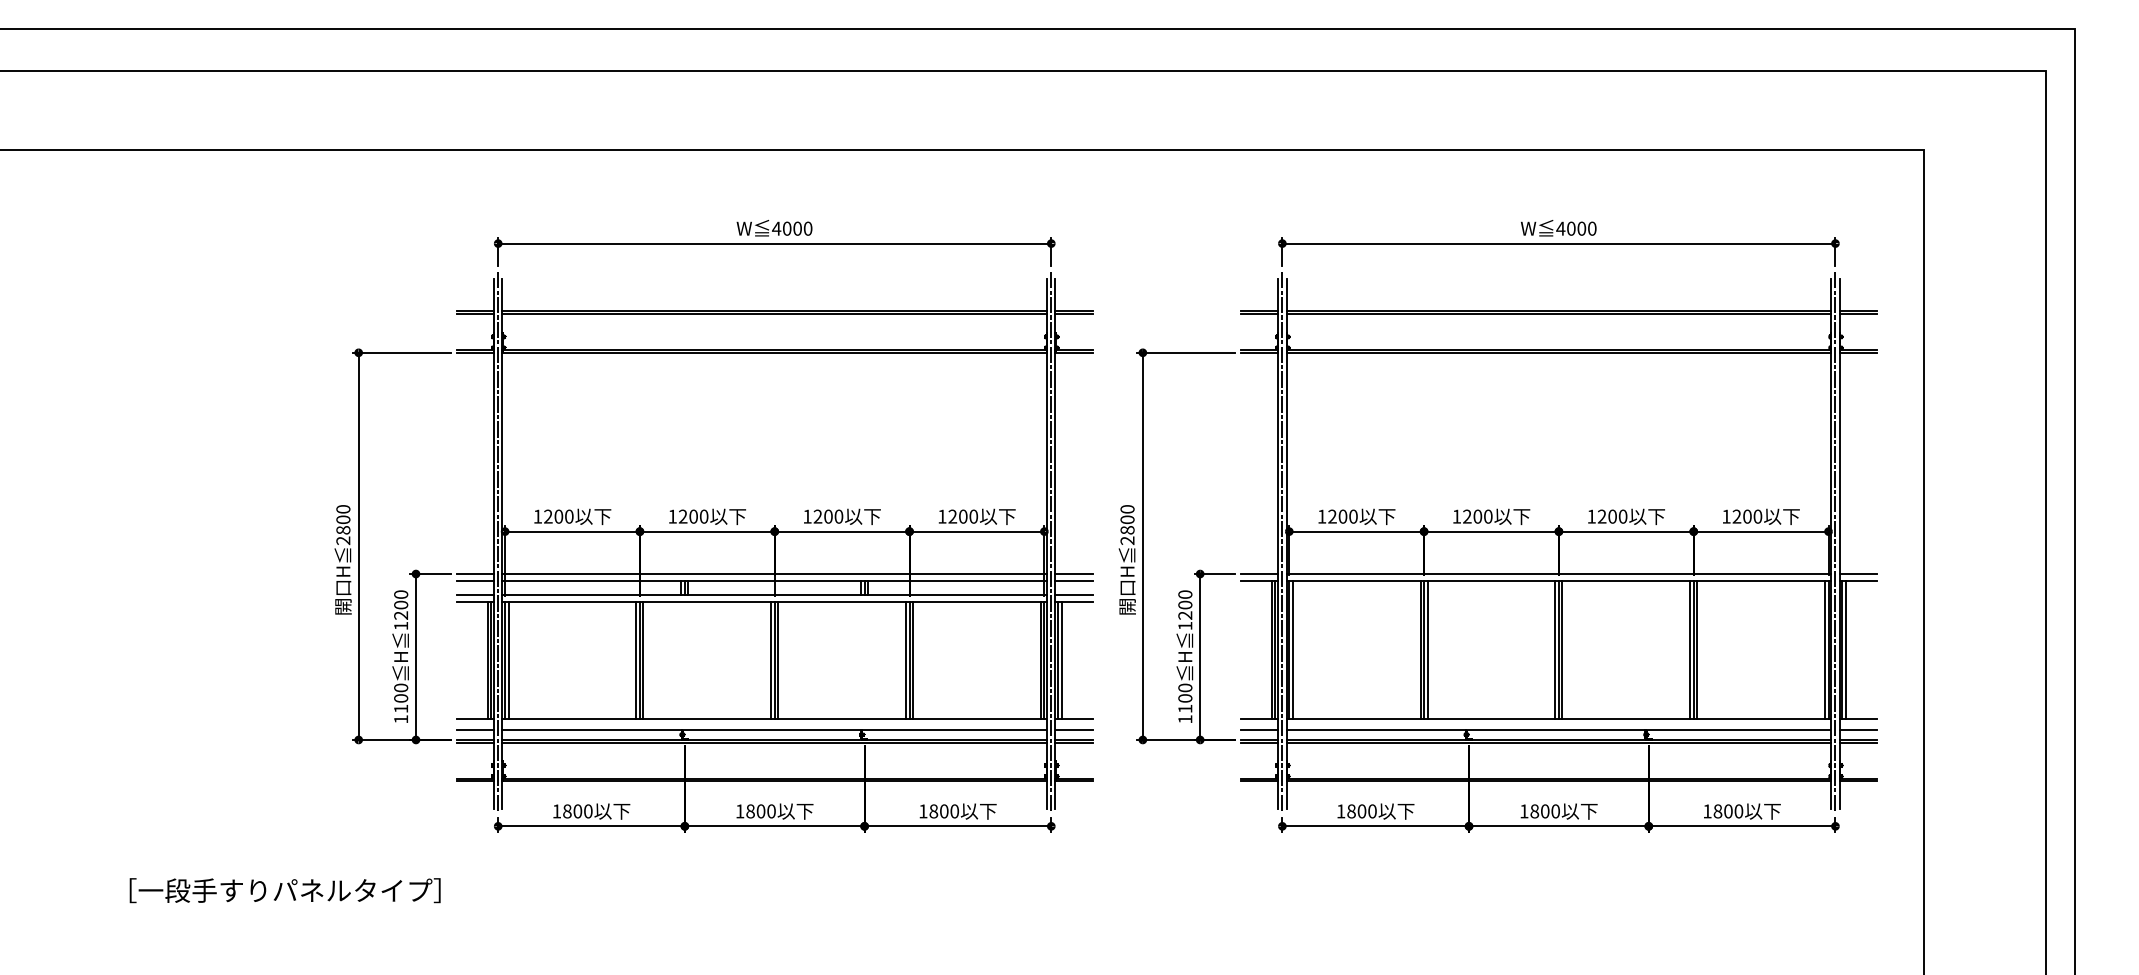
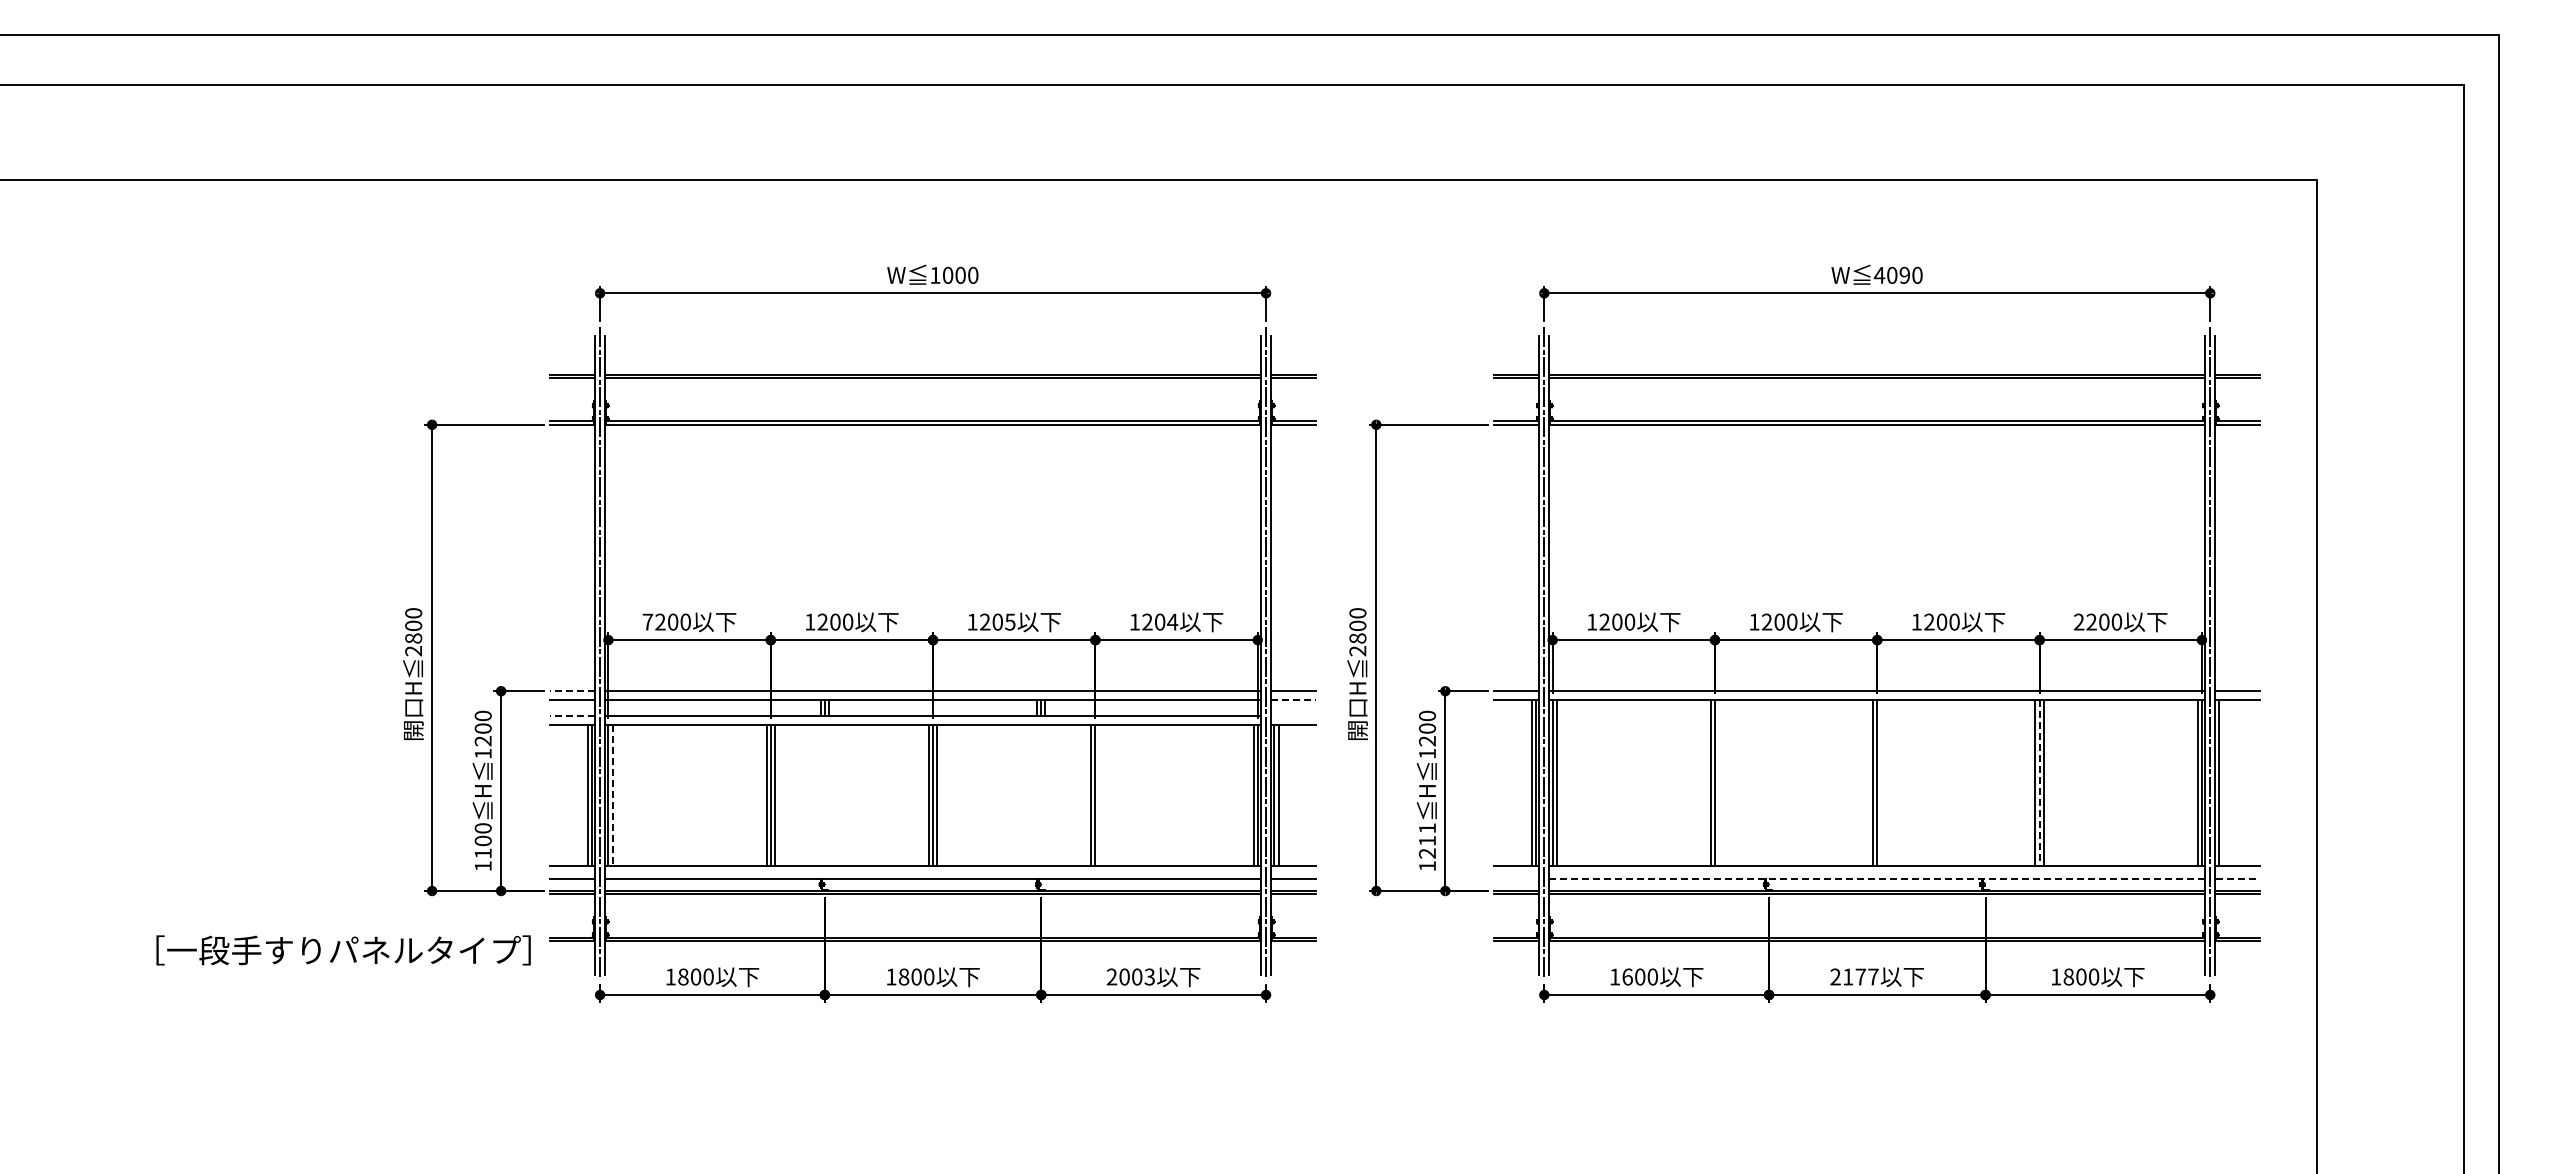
text: (776, 228) -> (935, 275), 4000 -> 1000
text: (1581, 228) -> (1904, 275), 4000 -> 4090
text: (537, 516) -> (647, 621), 1200 -> 7200
text: (839, 516) -> (1010, 621), 1200 -> 1205
text: (973, 516) -> (1172, 621), 1200 -> 1204
text: (1726, 516) -> (2078, 621), 1200 -> 2200
line: (475, 574) -> (572, 691), solid -> dashed
line: (1074, 580) -> (1294, 699), solid -> dashed
line: (475, 595) -> (572, 716), solid -> dashed
line: (1074, 595) -> (1293, 716), removed
line: (1427, 649) -> (1719, 782), removed
line: (1562, 649) -> (1881, 782), removed
line: (1845, 649) -> (2222, 782), removed
line: (1693, 650) -> (2039, 783), solid -> dashed
line: (508, 660) -> (612, 795), solid -> dashed
line: (912, 660) -> (1099, 795), removed
text: (1185, 698) -> (1427, 840), 1100 -> 1211
line: (1259, 729) -> (1516, 878), removed
line: (1559, 729) -> (1877, 878), solid -> dashed
line: (1858, 729) -> (2238, 878), solid -> dashed
text: (938, 810) -> (1130, 976), 1800 -> 2003
text: (1351, 810) -> (1627, 976), 1800 -> 1600
text: (1539, 810) -> (1854, 976), 1800 -> 2177
text: (285, 890) -> (343, 950), moved

